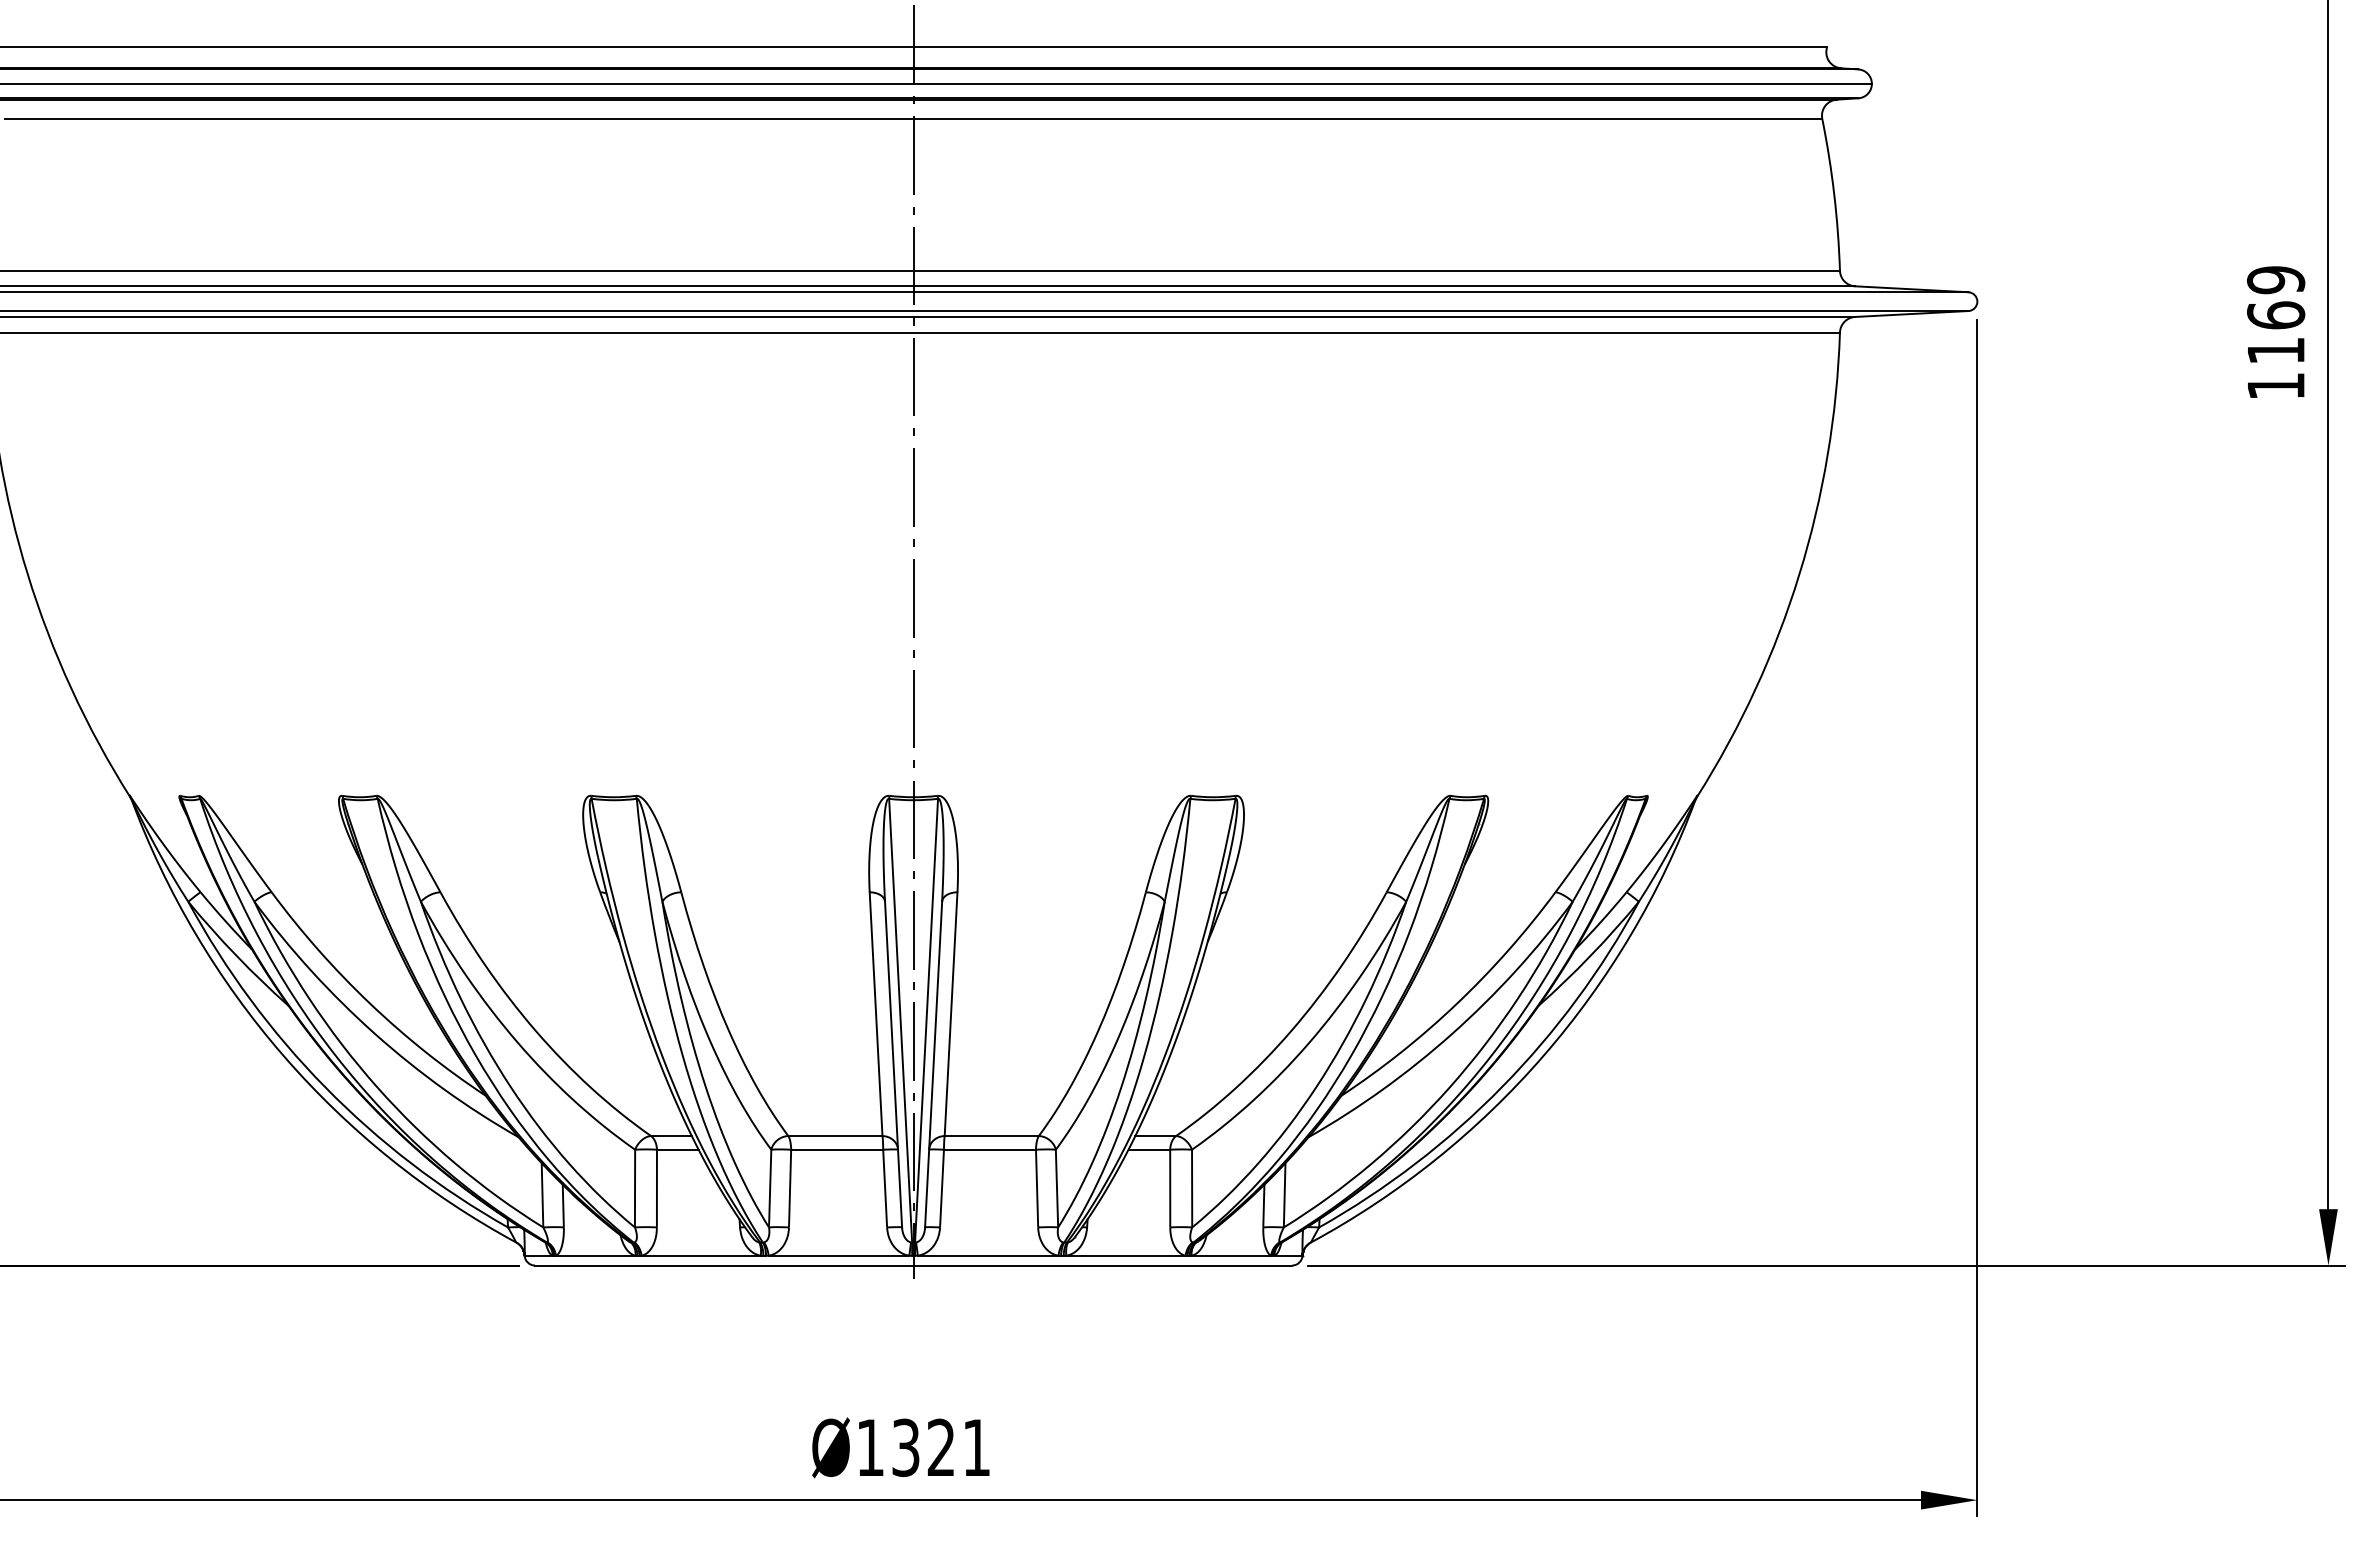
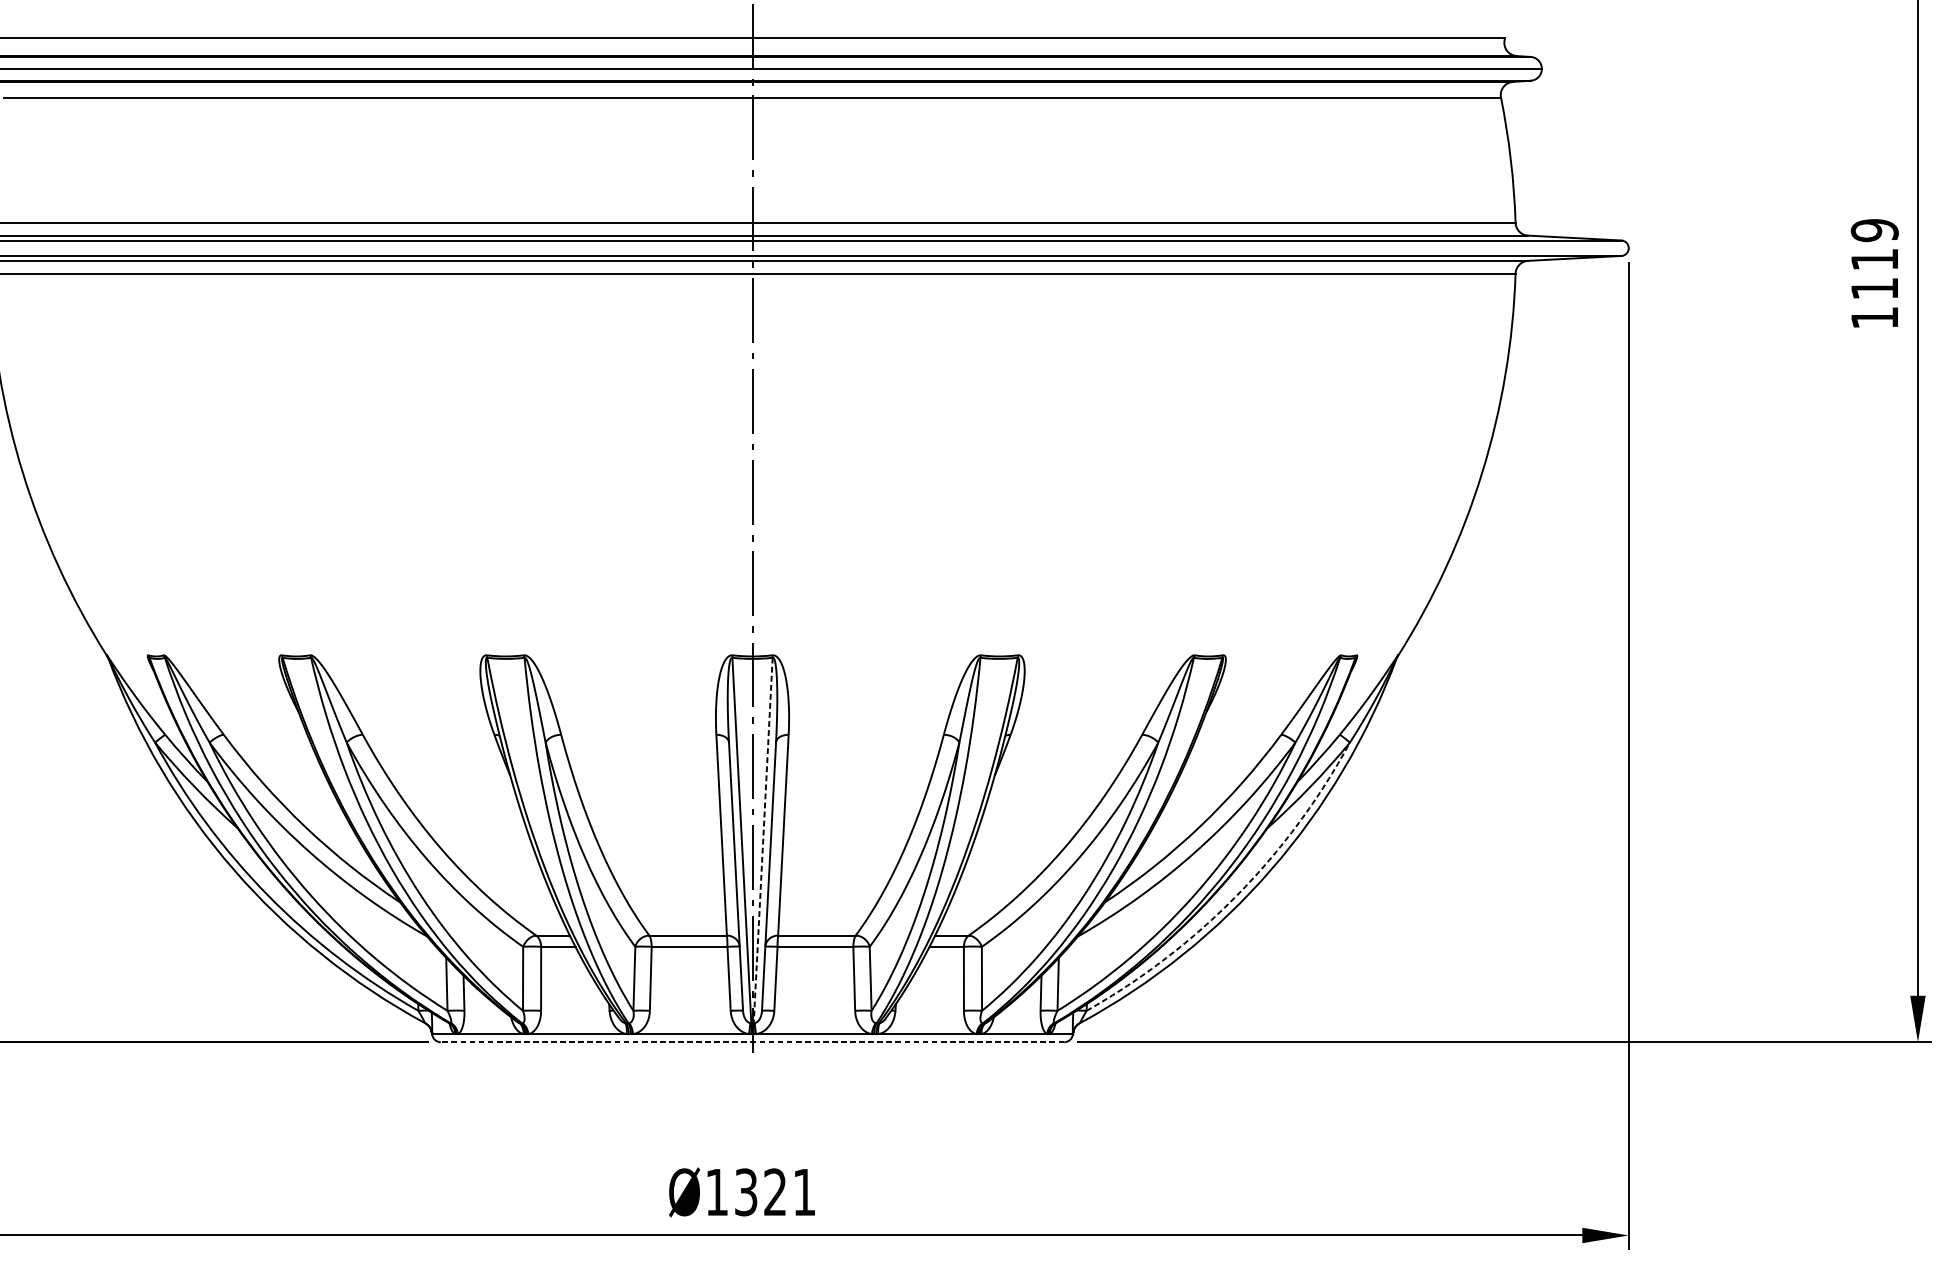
text: (2276, 315) -> (1875, 259), 1169 -> 1119
line: (926, 1021) -> (763, 841), solid -> dashed
arc: (1502, 1087) -> (1237, 895), solid -> dashed
line: (913, 1265) -> (752, 1042), solid -> dashed

